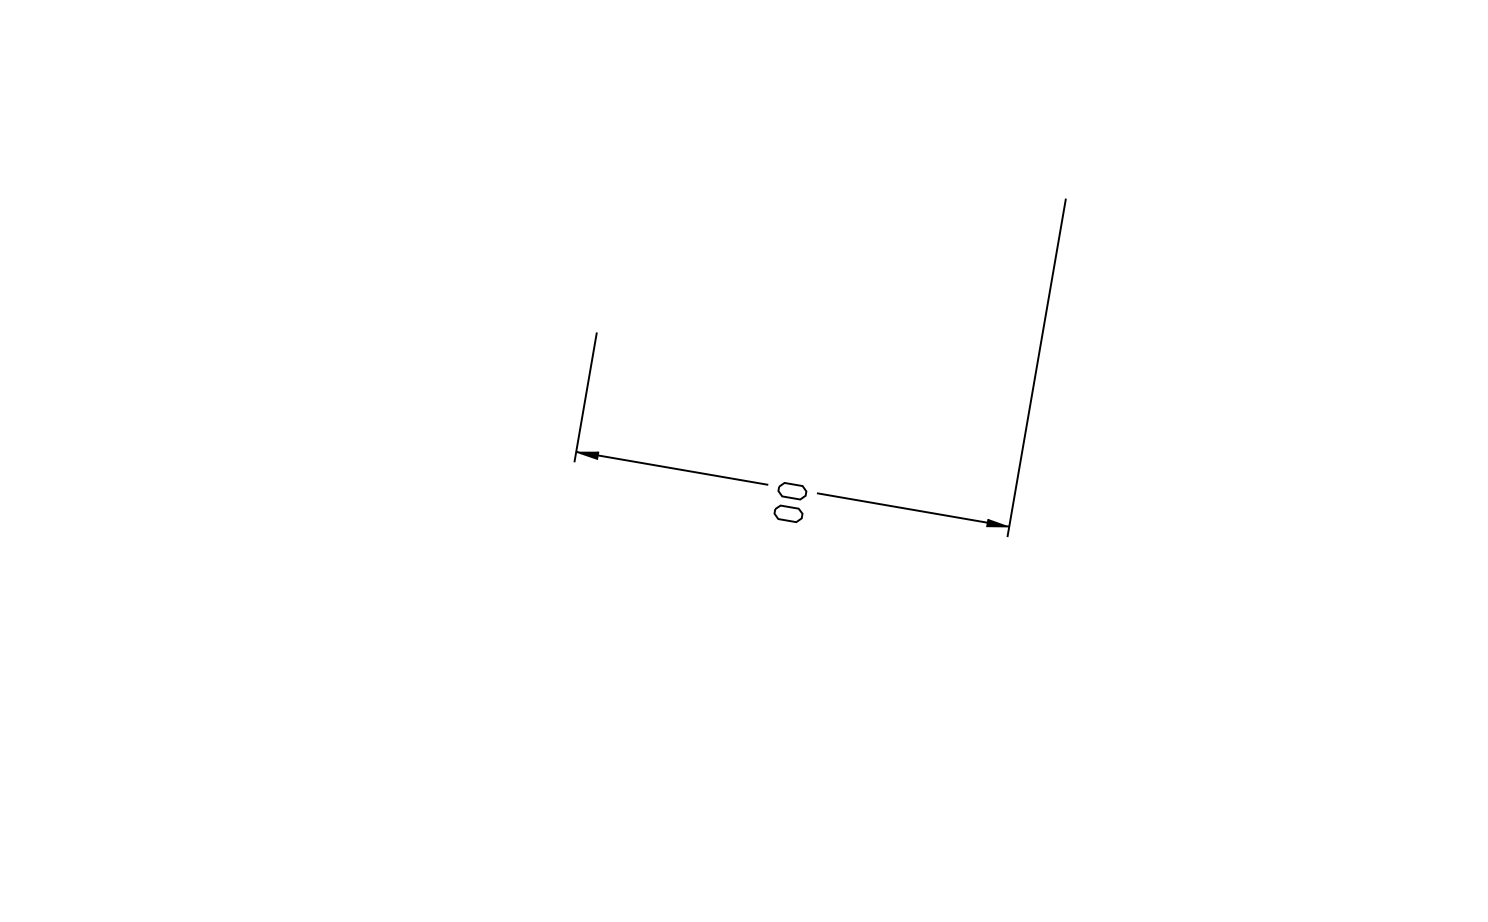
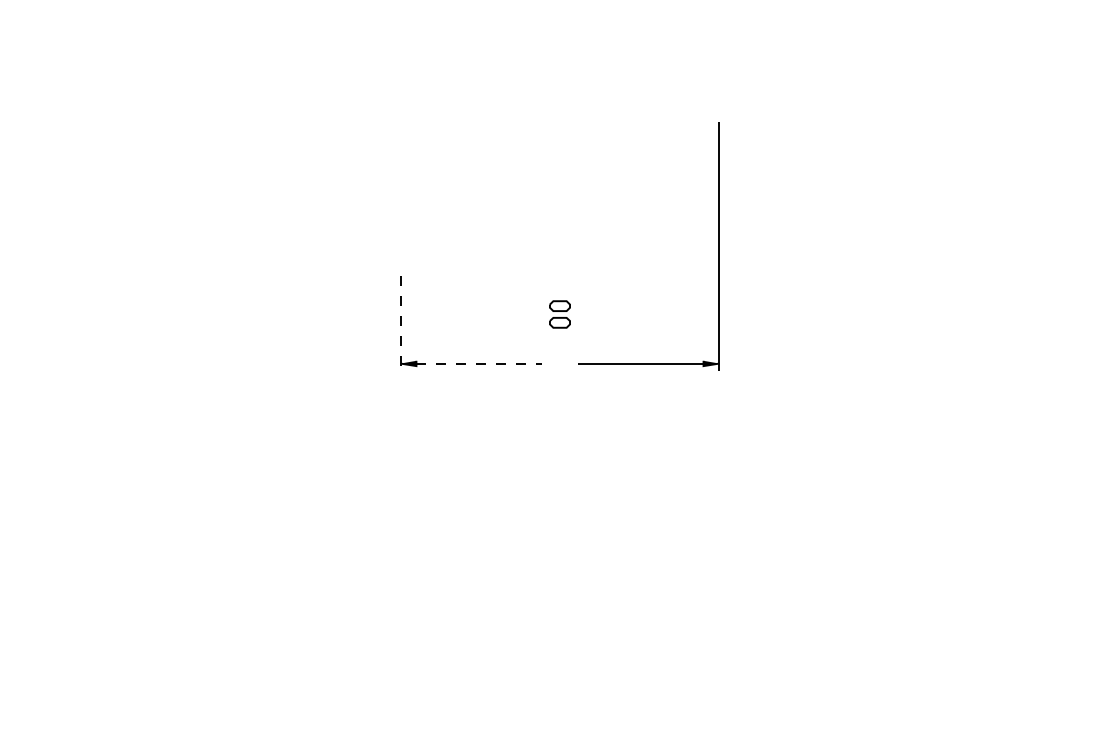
line: (585, 397) -> (400, 323), solid -> dashed
line: (683, 470) -> (479, 363), solid -> dashed
part: (789, 502) -> (559, 314), moved

